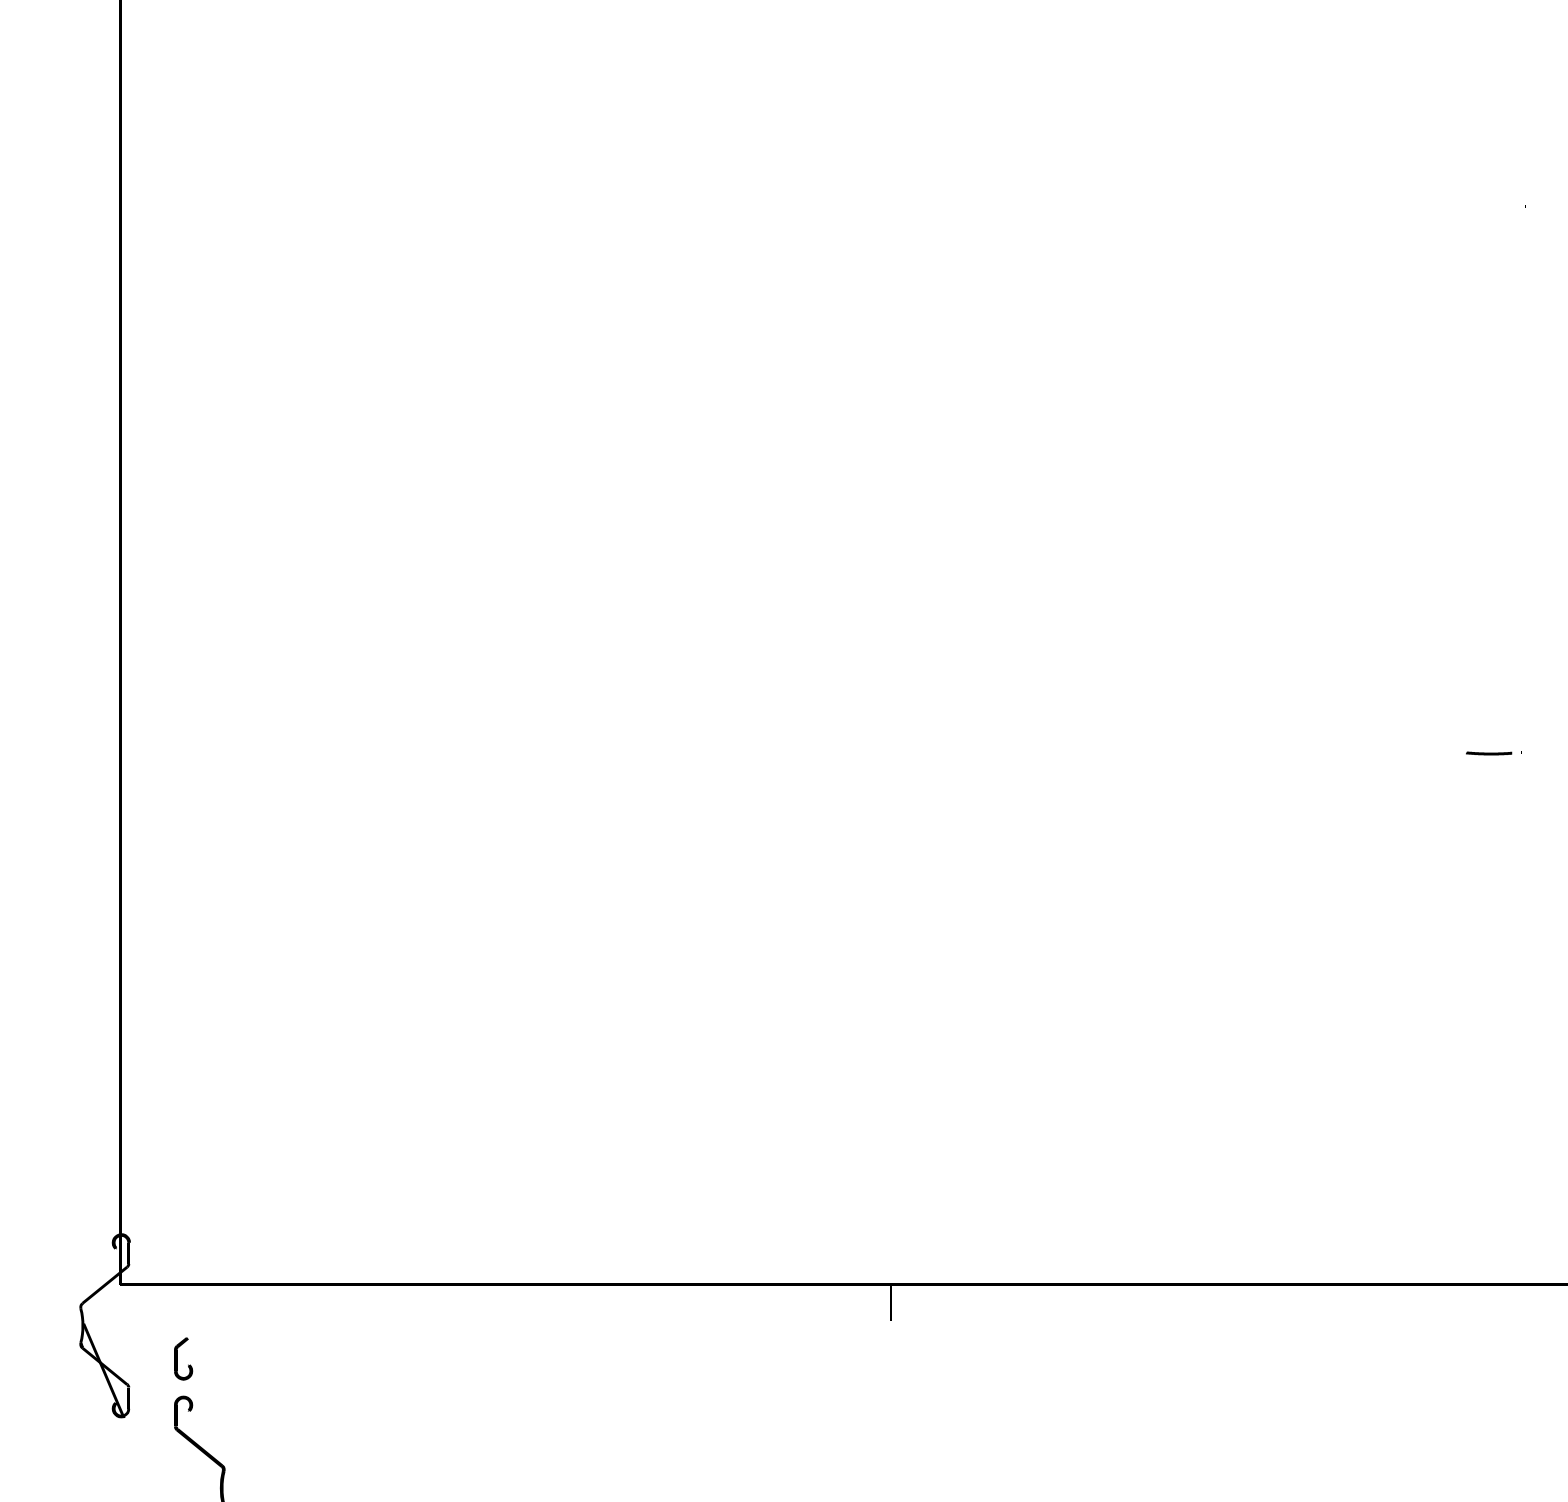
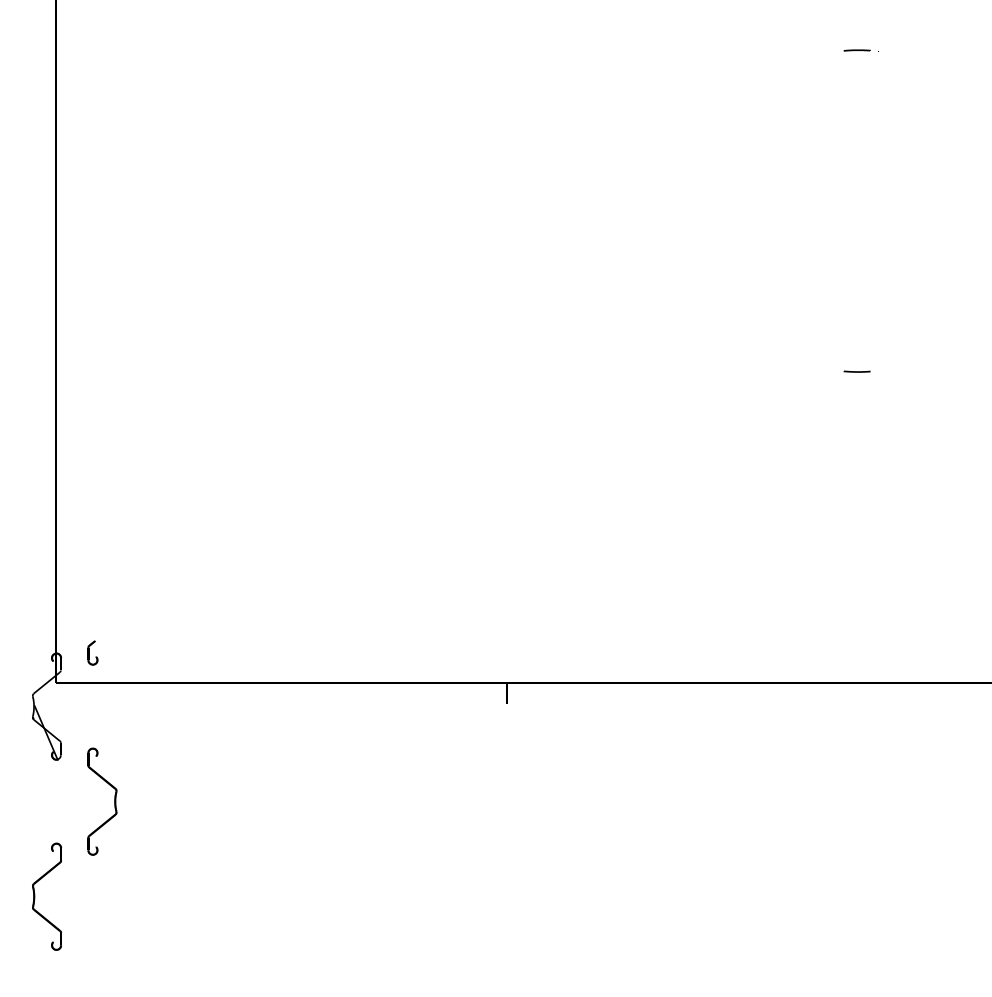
line: (1488, 204) -> (856, 50), added
part: (182, 1357) -> (92, 652), moved

